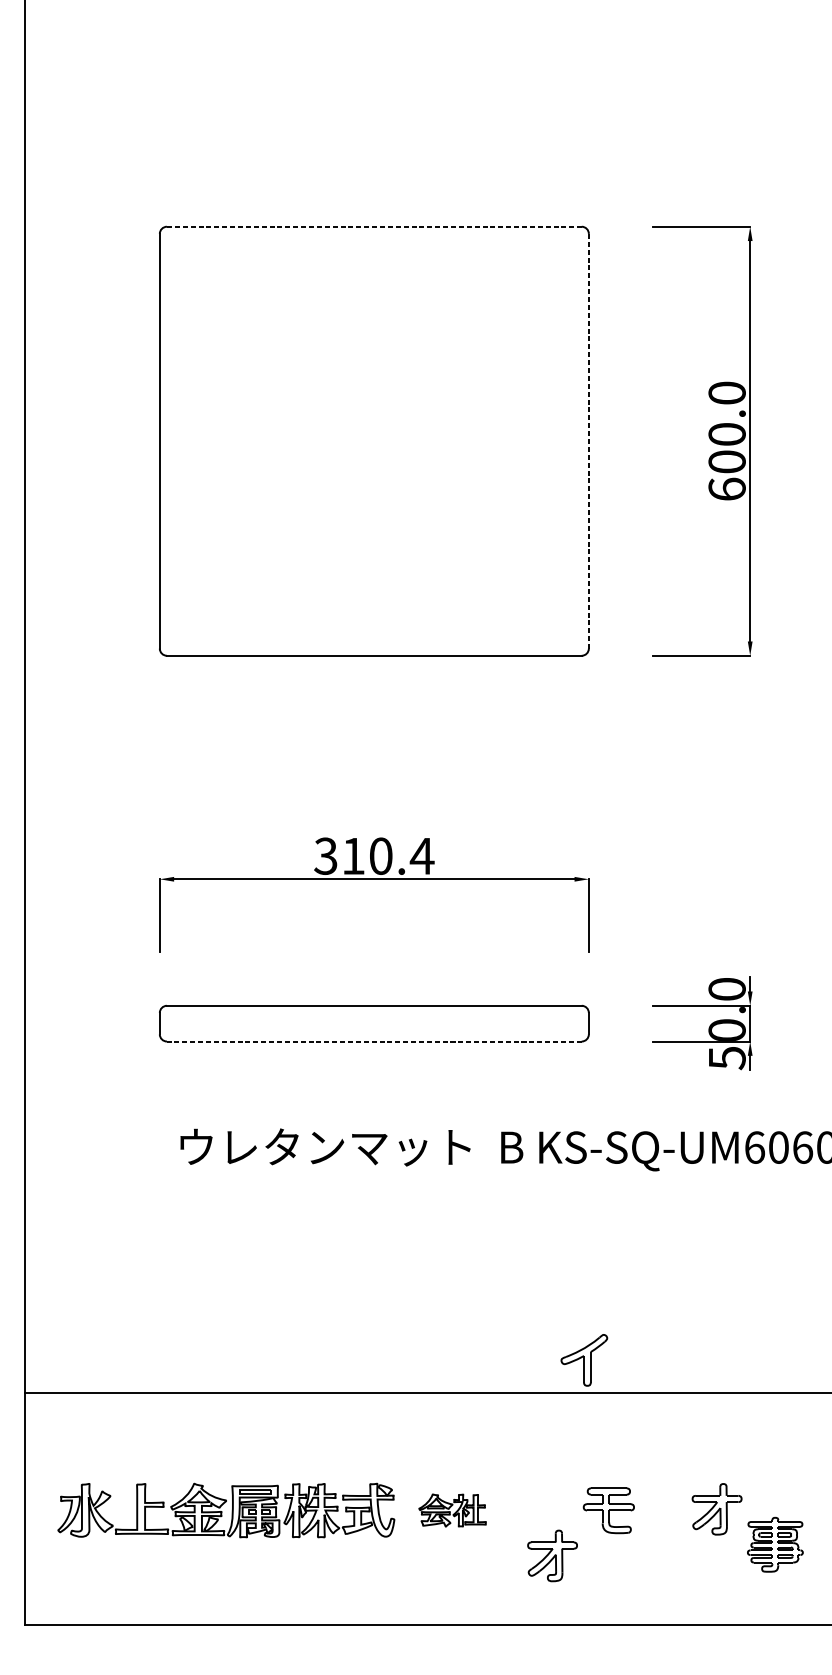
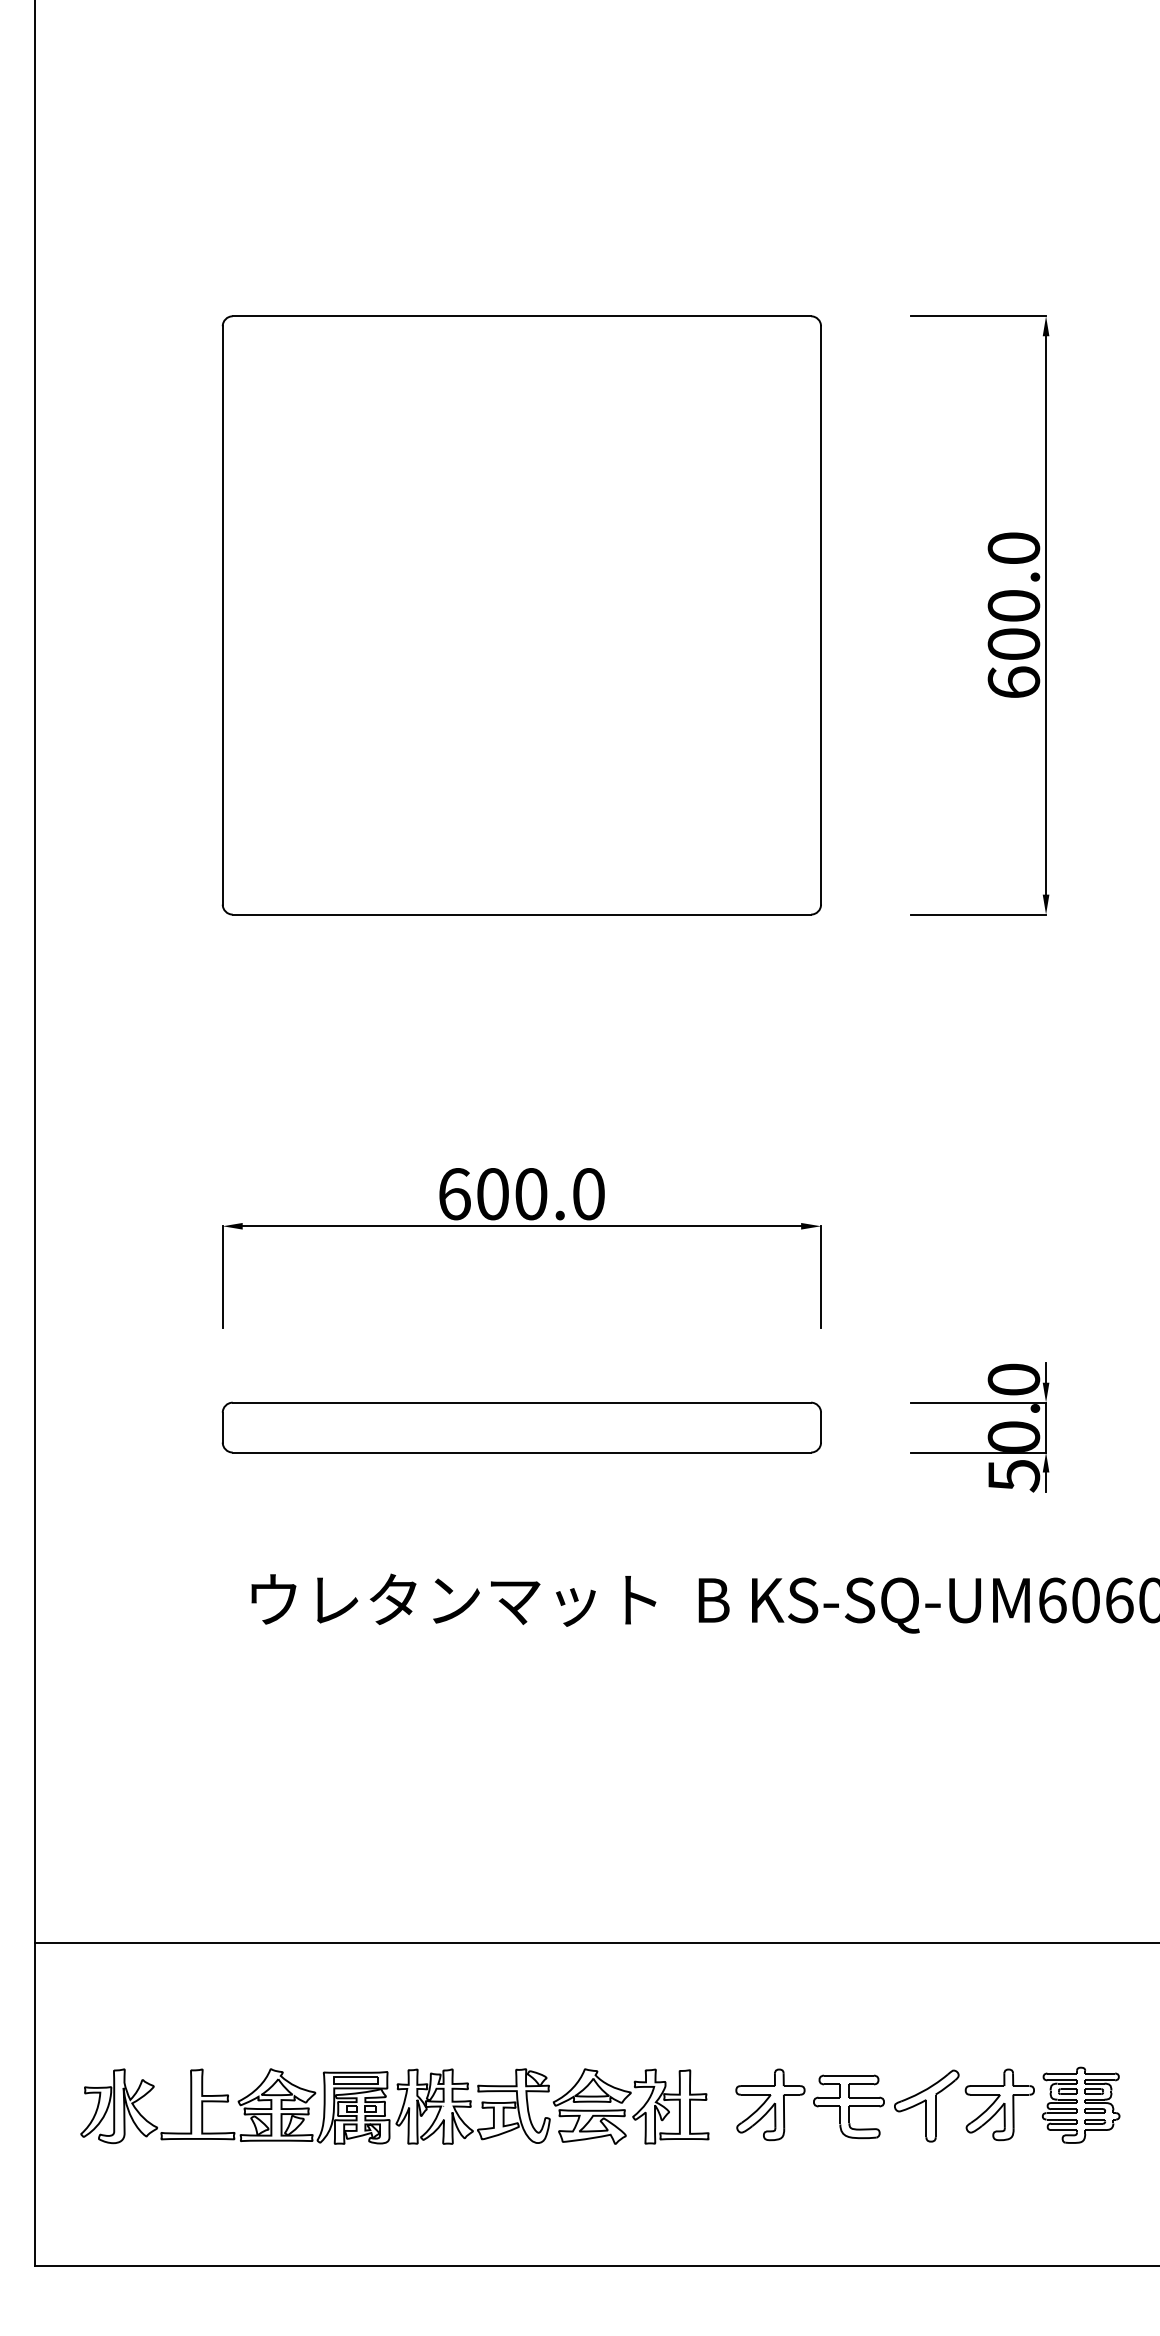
line: (374, 226) -> (522, 316), dashed -> solid
line: (589, 441) -> (821, 615), dashed -> solid
text: (374, 856) -> (521, 1194), 310.4 -> 600.0
line: (374, 1041) -> (521, 1452), dashed -> solid
part: (584, 1359) -> (926, 2105), moved
part: (452, 1510) -> (630, 2106), size x1.67
part: (774, 1544) -> (1080, 2104), moved
part: (552, 1555) -> (770, 2104), moved

